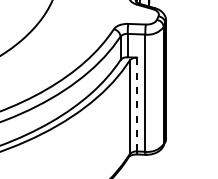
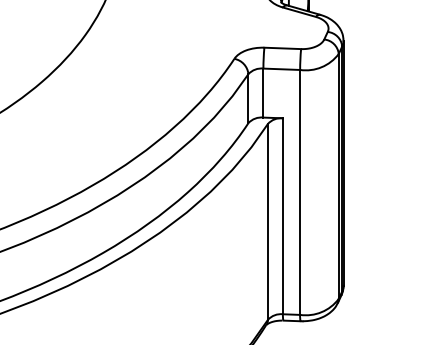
line: (137, 104) -> (283, 216), dashed -> solid

